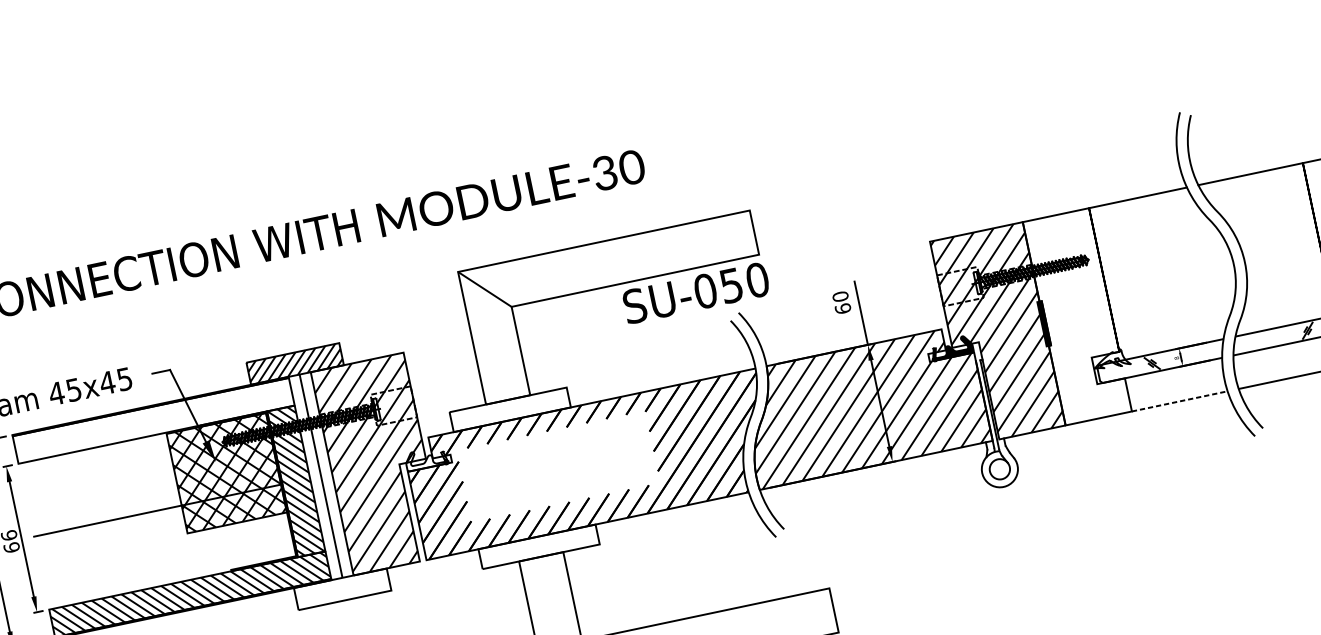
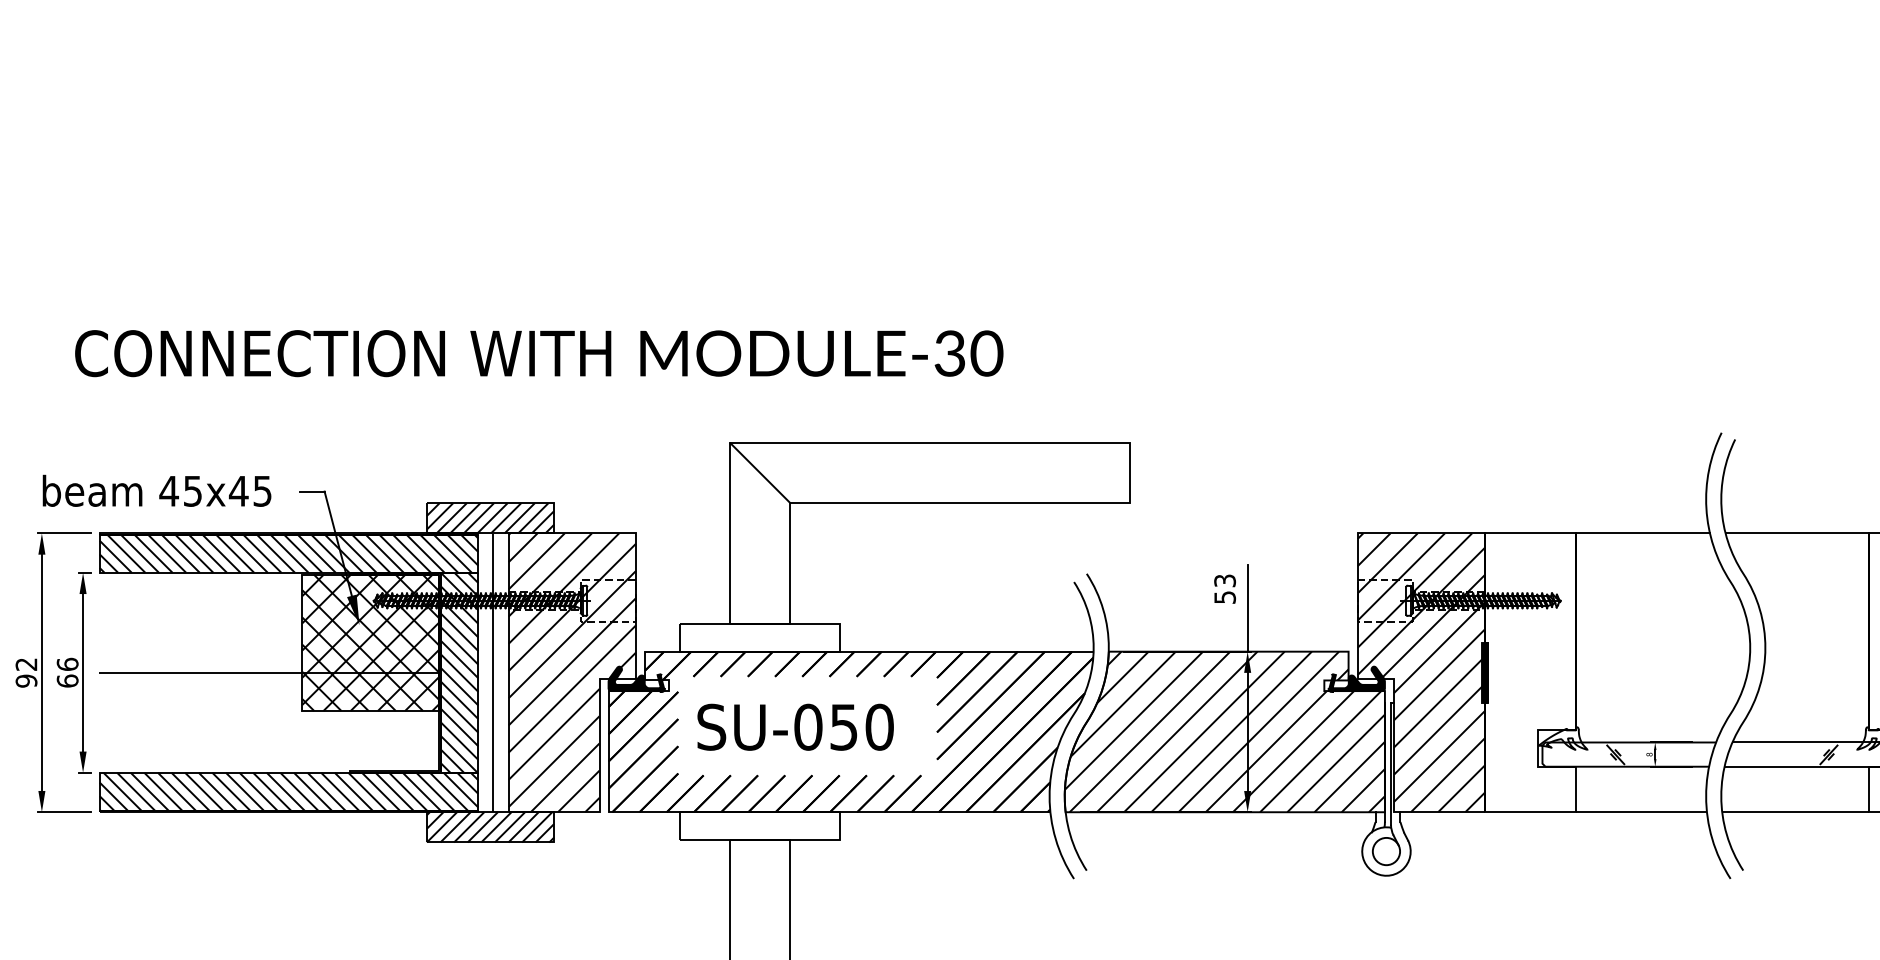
text: (696, 292) -> (795, 726), moved
text: (841, 302) -> (1224, 588), 60 -> 53
line: (1179, 401) -> (1641, 812), dashed -> solid
hatch: (153, 420) -> (288, 553), added
fill: (426, 458) -> (636, 678), added
hatch: (342, 589) -> (490, 827), added

